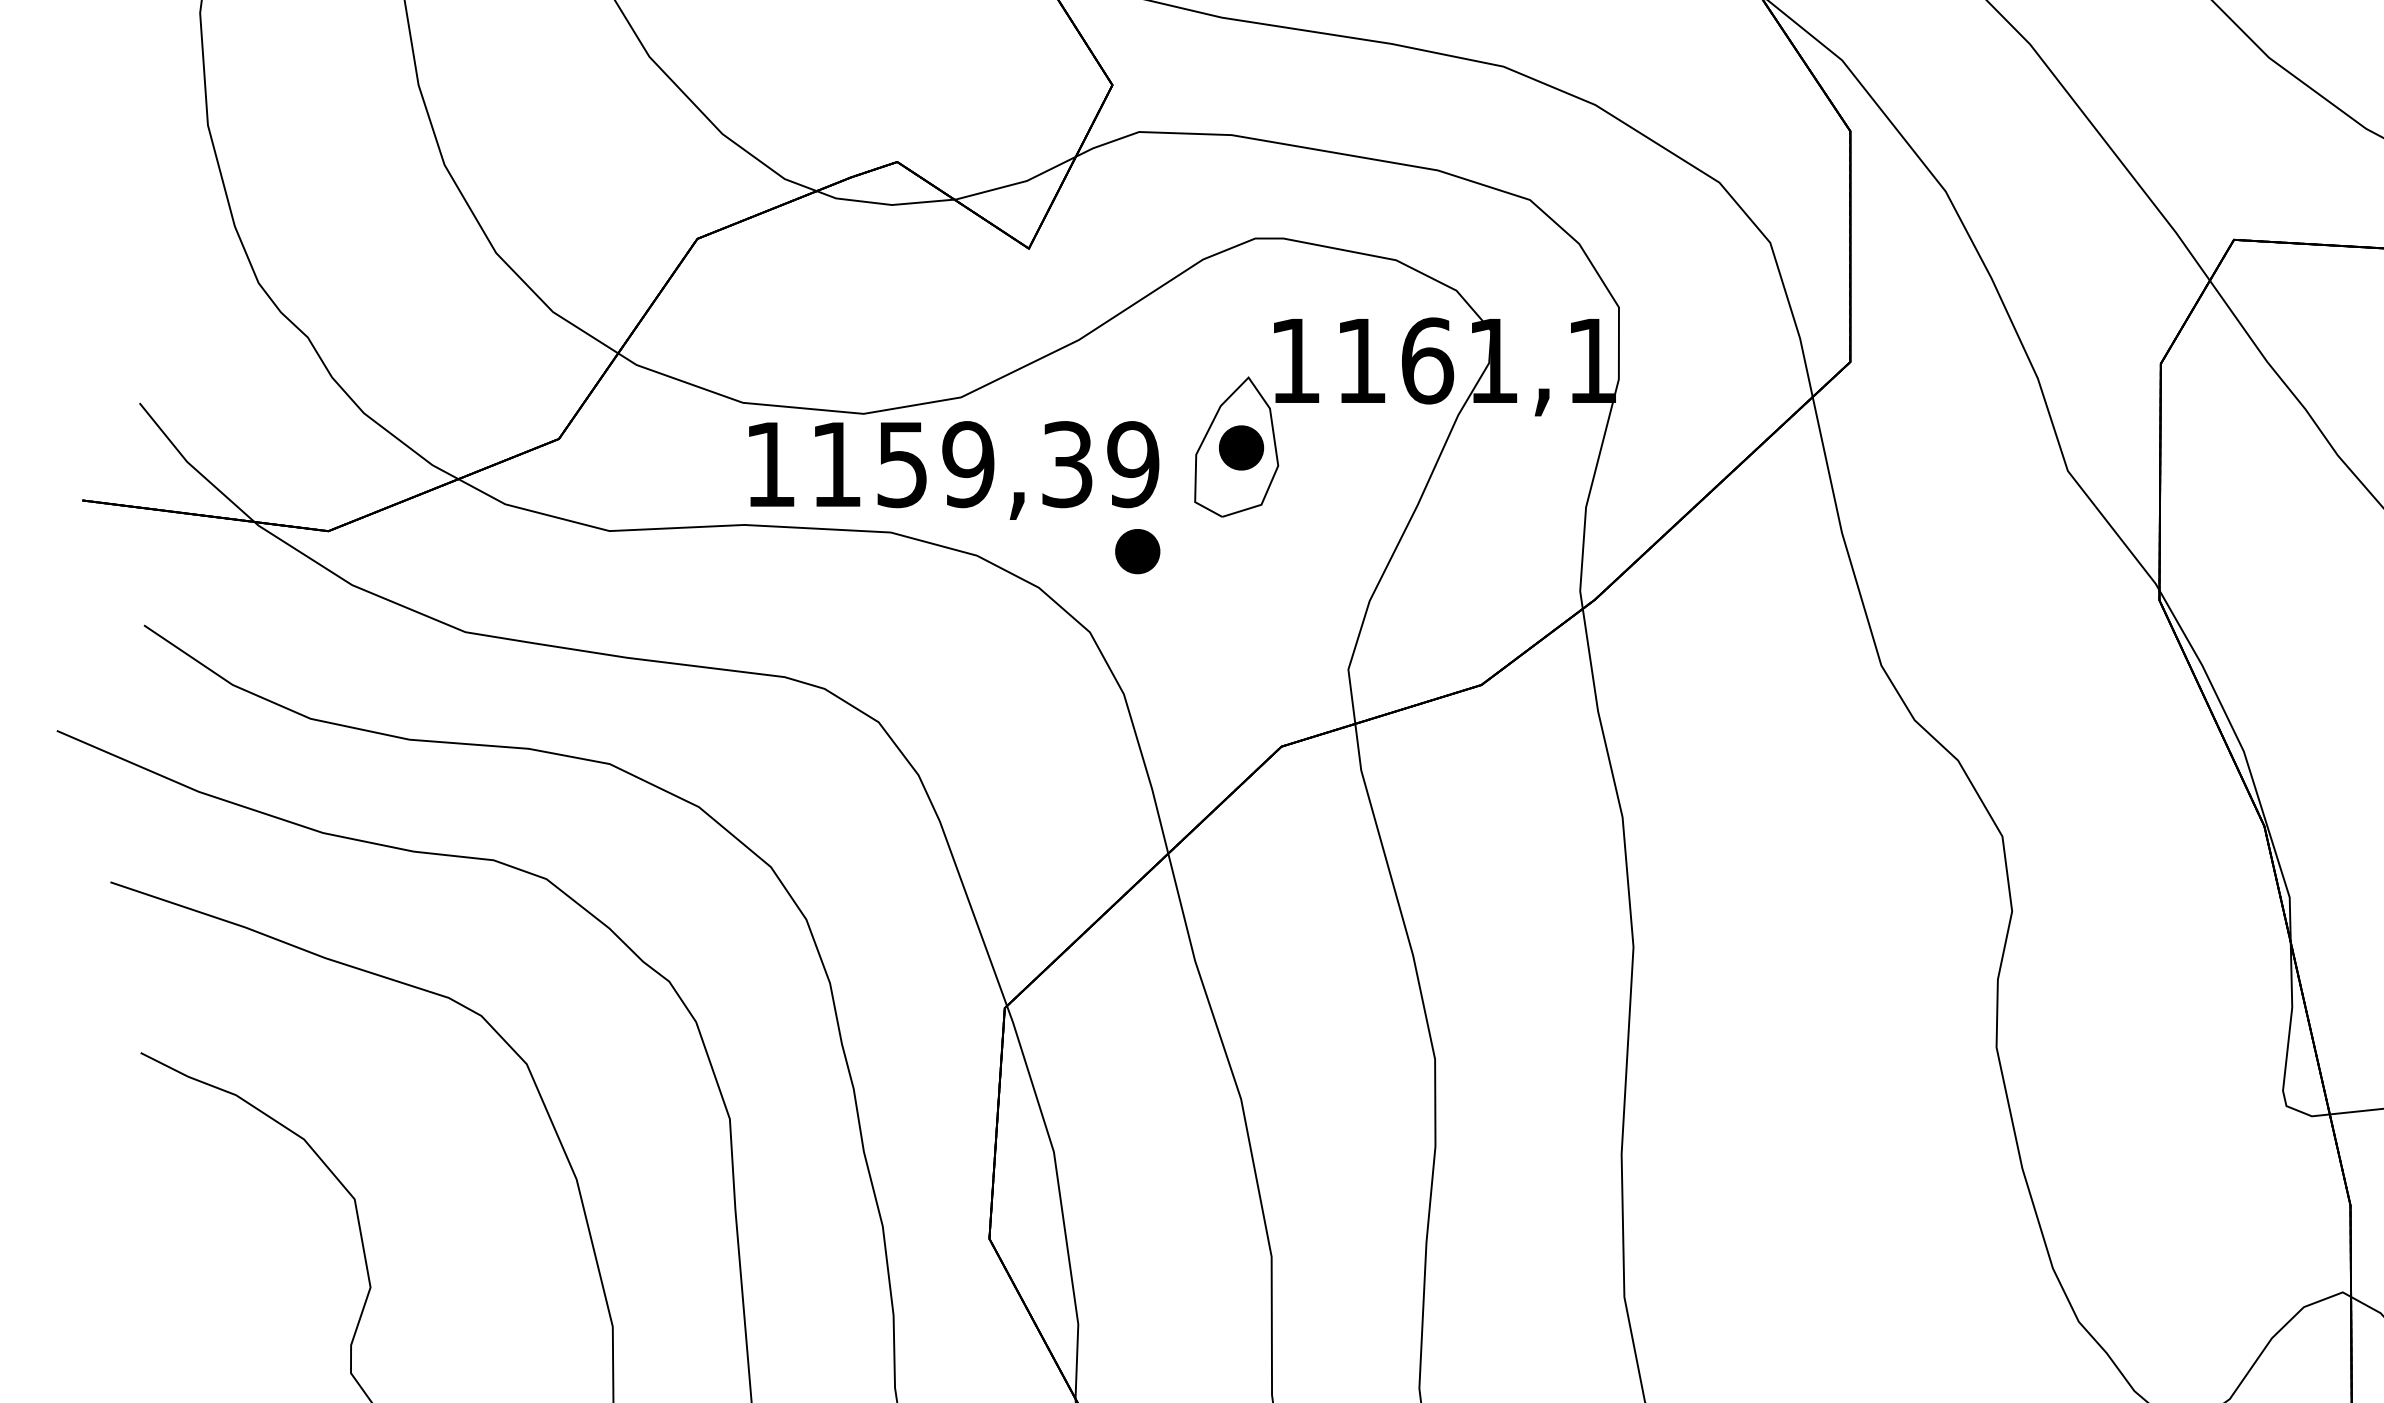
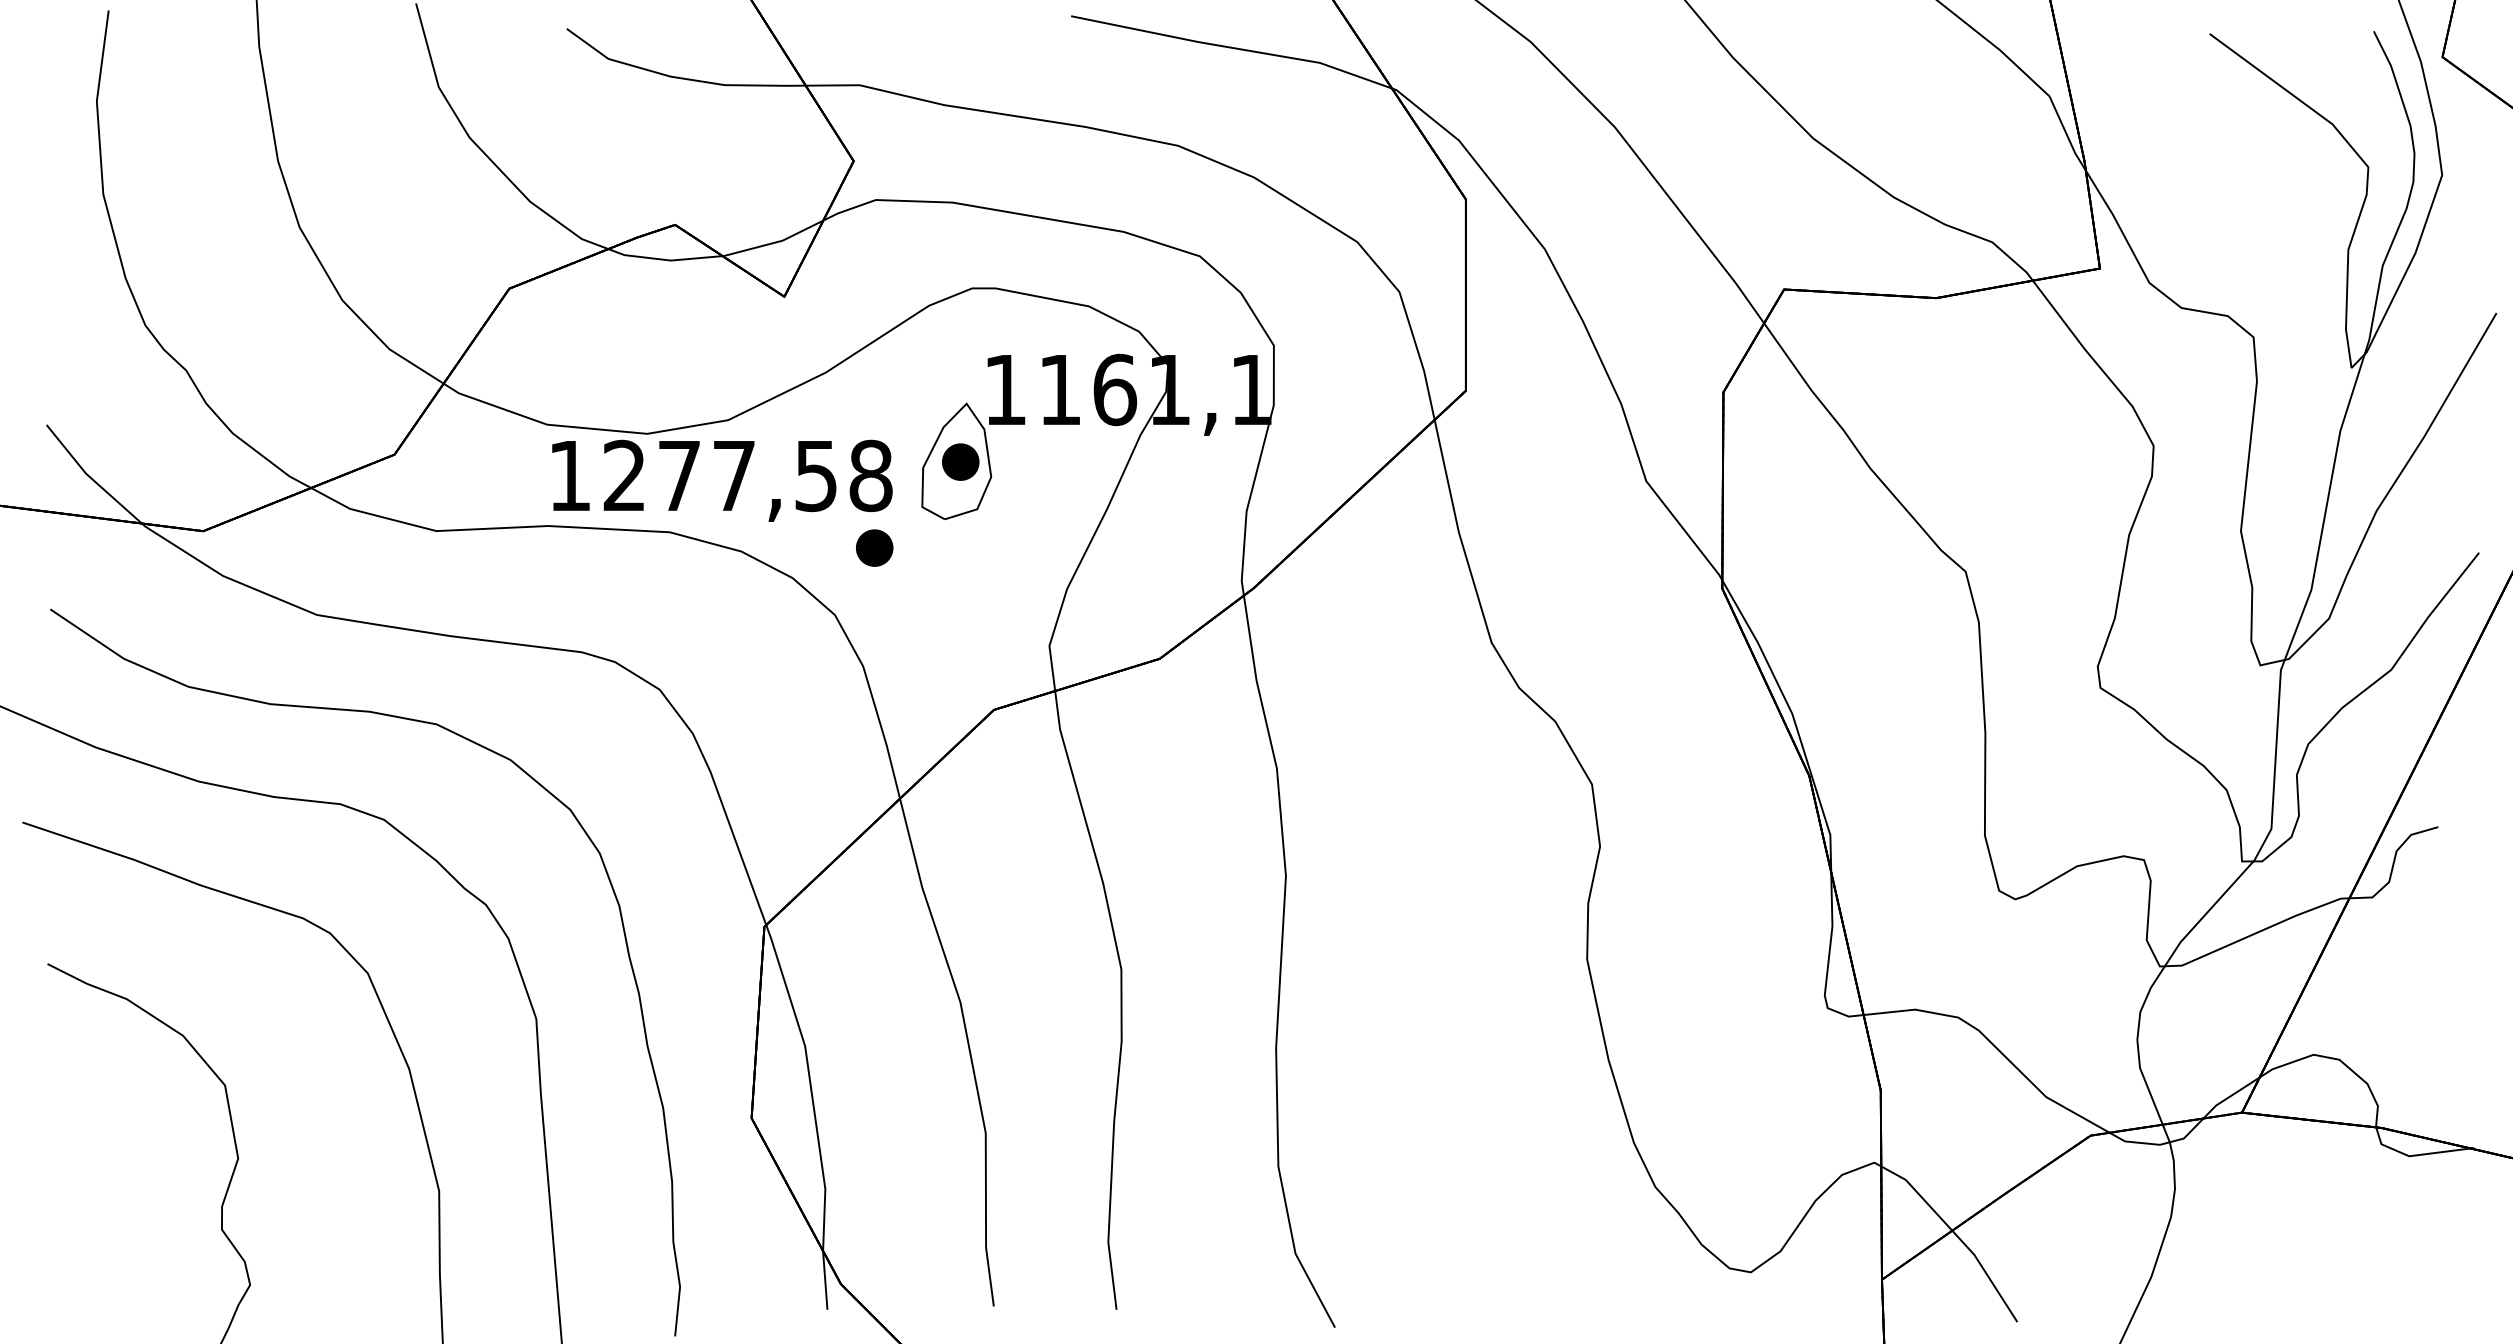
text: (984, 464) -> (747, 475), 1159,39 -> 1277,58

